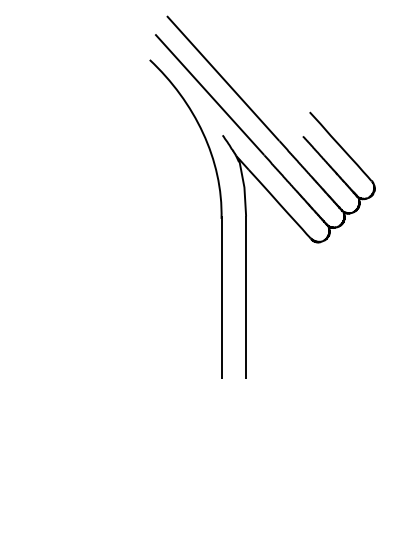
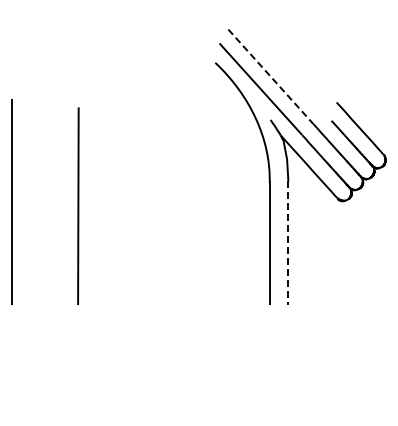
line: (222, 78) -> (270, 76), solid -> dashed
line: (246, 298) -> (288, 243), solid -> dashed

